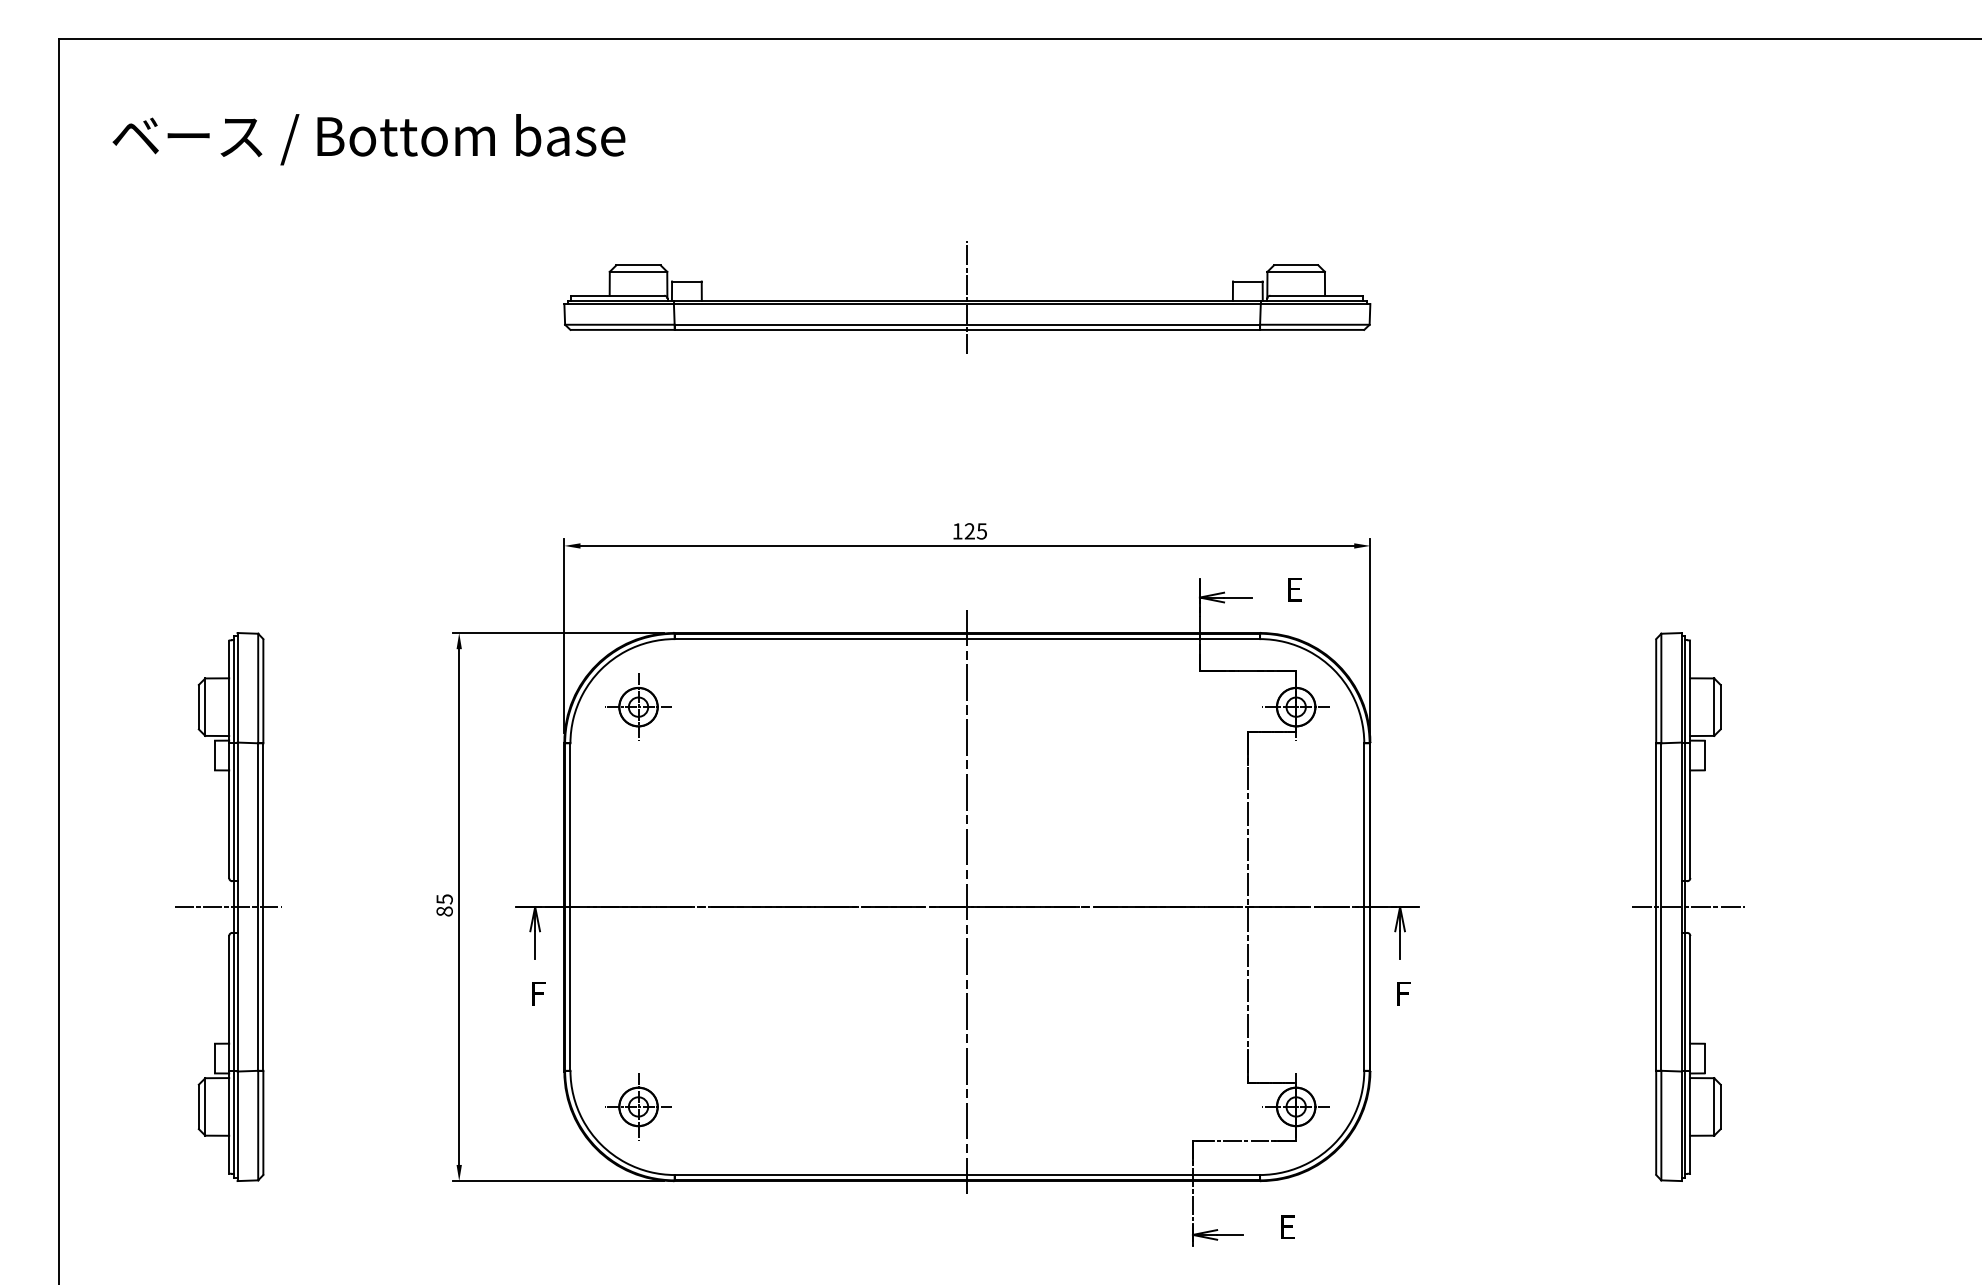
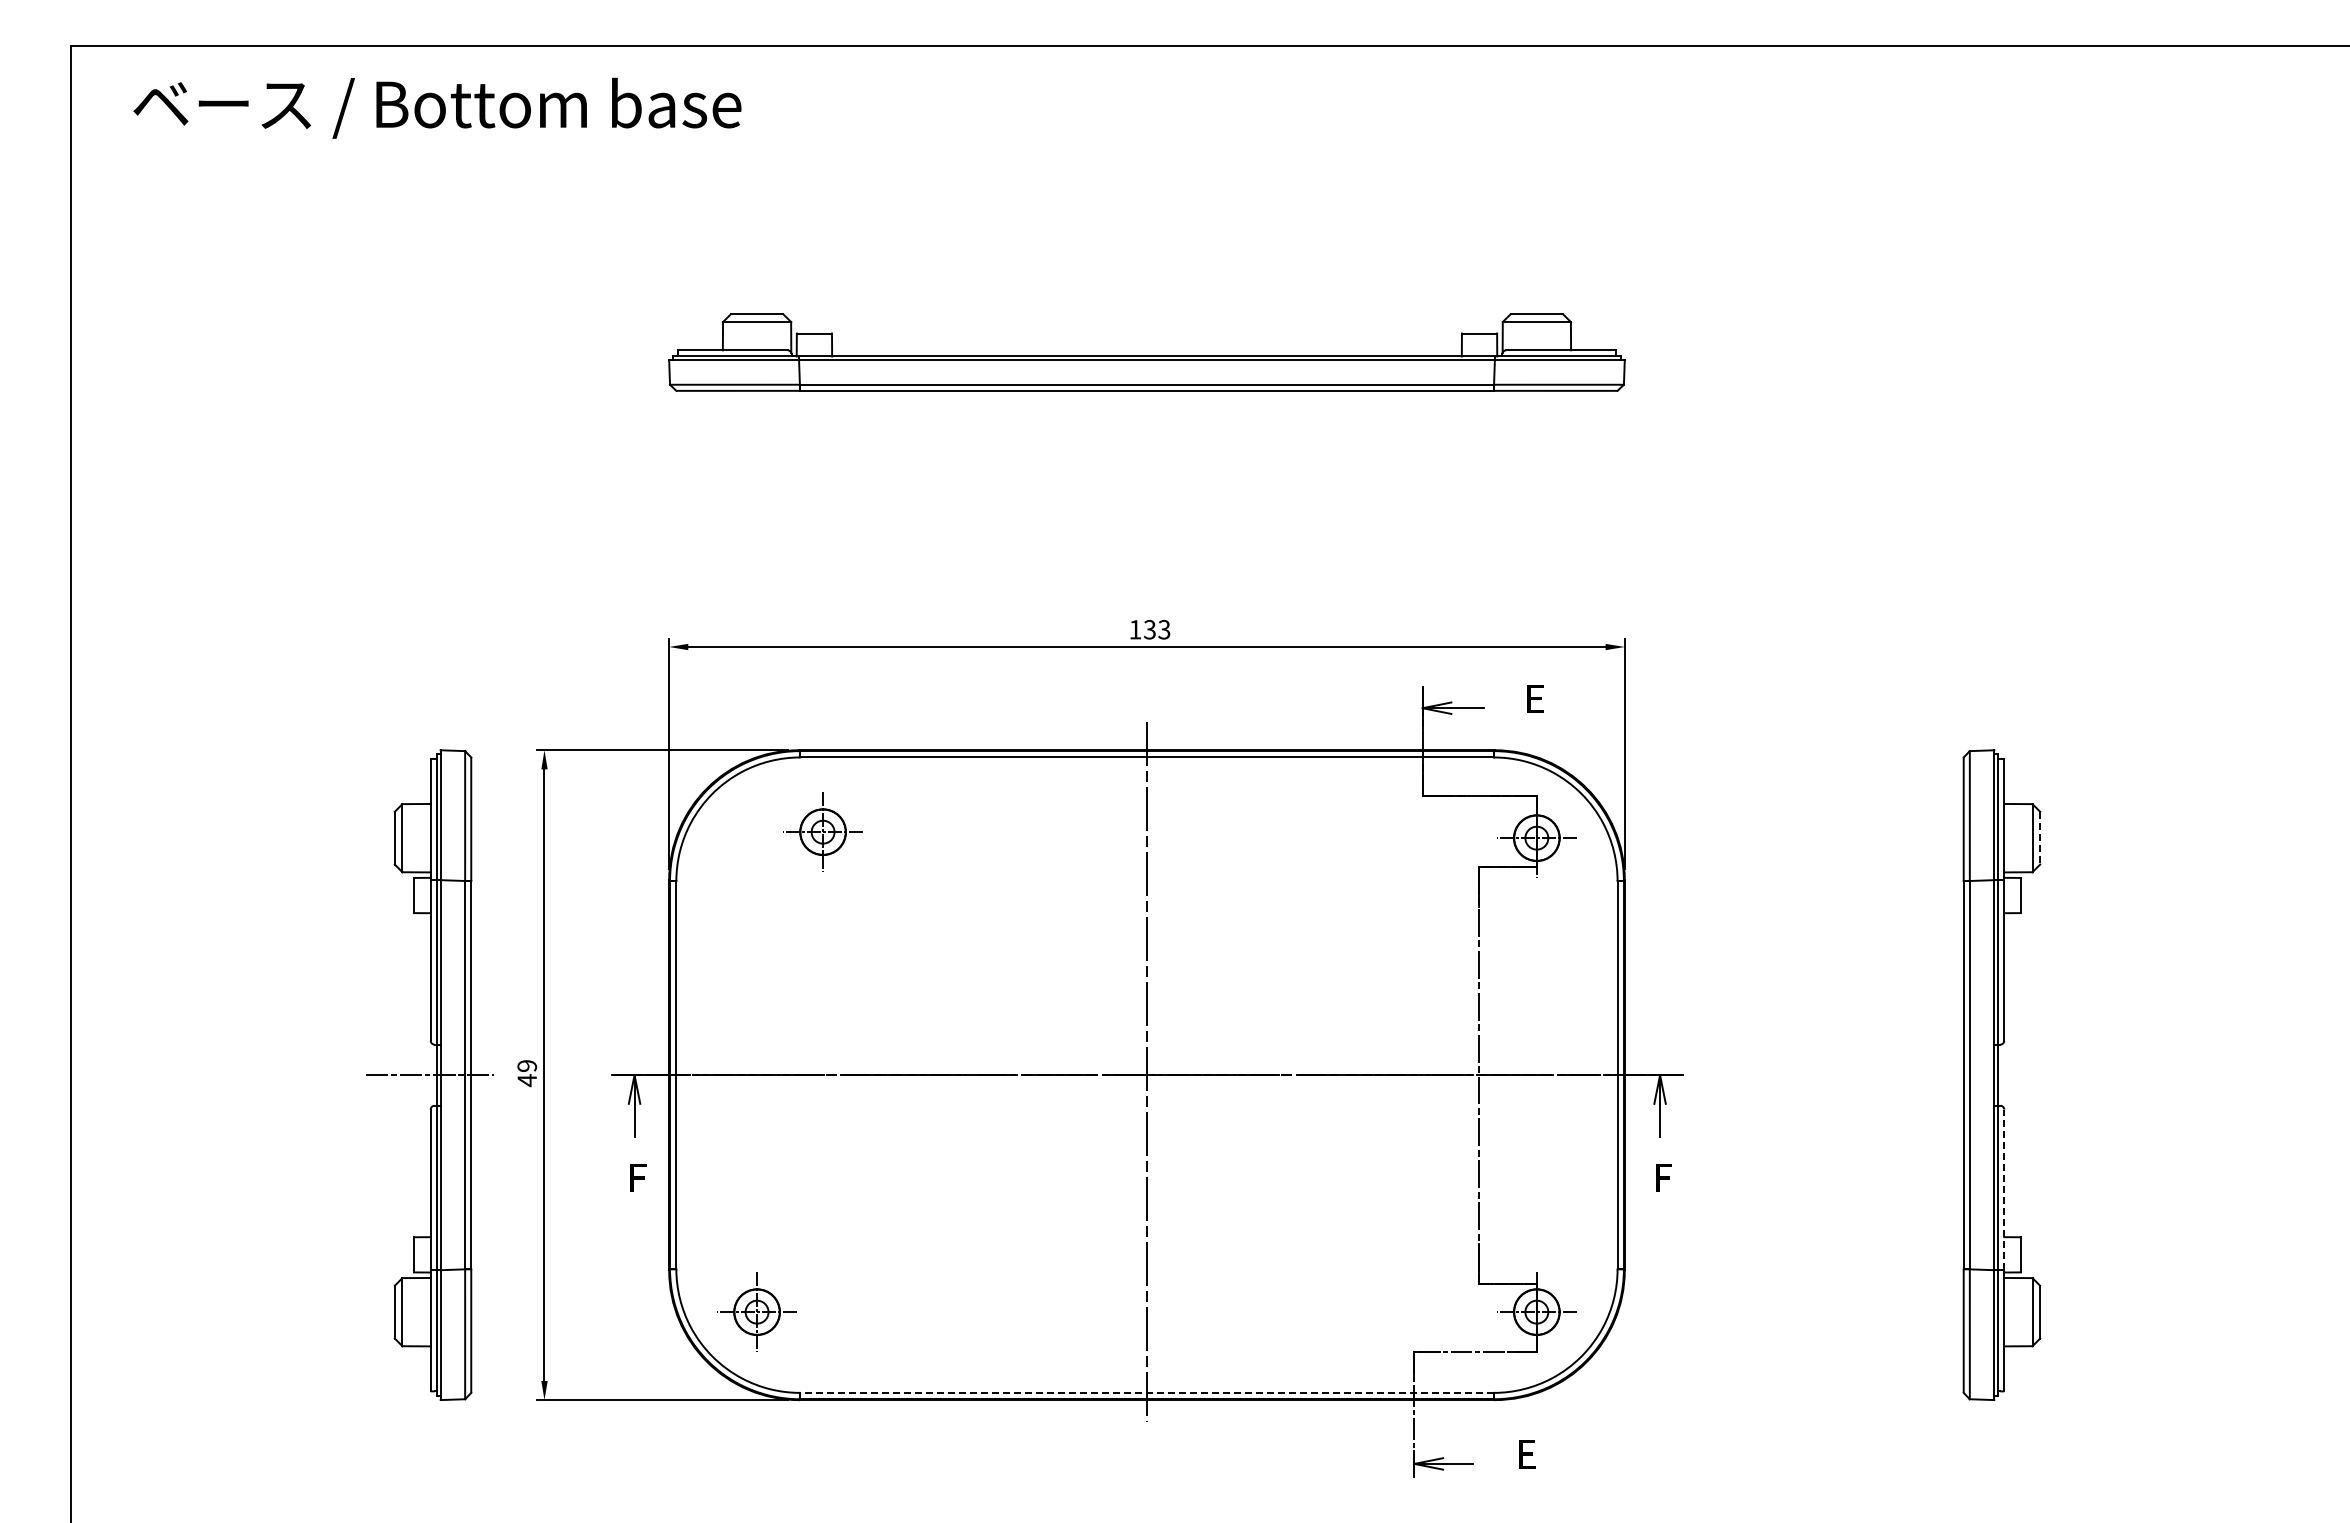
text: (368, 138) -> (437, 107), moved
line: (966, 297) -> (1146, 352), removed
text: (975, 531) -> (1156, 629), 125 -> 133
part: (638, 706) -> (822, 831), moved
line: (1720, 707) -> (2040, 838), solid -> dashed
text: (444, 905) -> (527, 1073), 85 -> 49
part: (228, 906) -> (429, 1074), moved
line: (1688, 907) -> (2001, 1075), removed
line: (1690, 1003) -> (2004, 1189), solid -> dashed
line: (966, 1174) -> (1146, 1392), solid -> dashed

